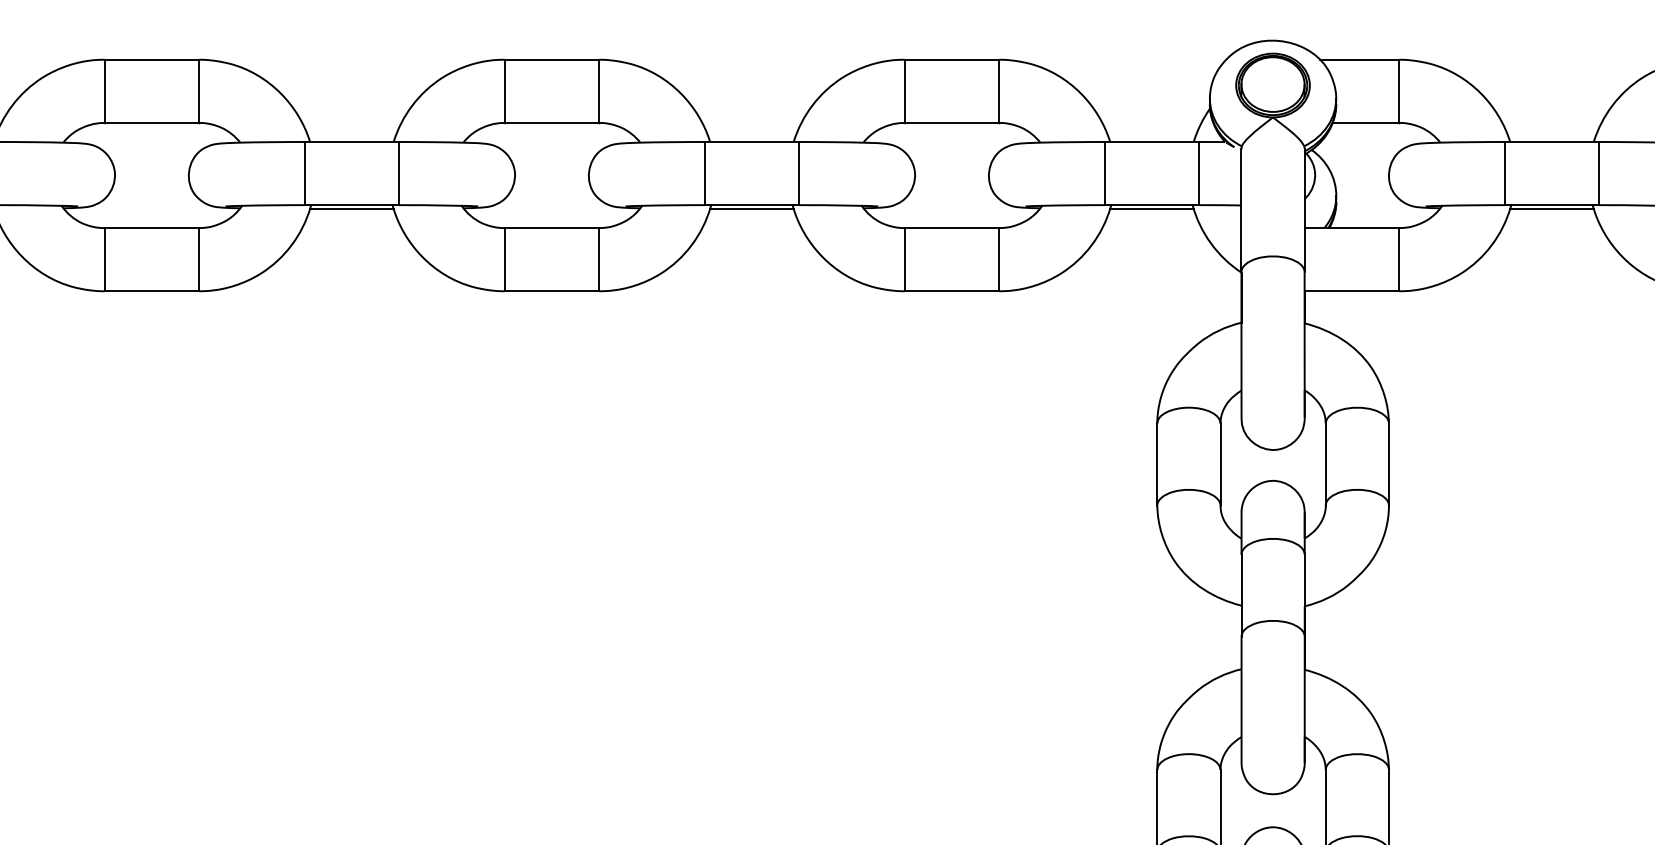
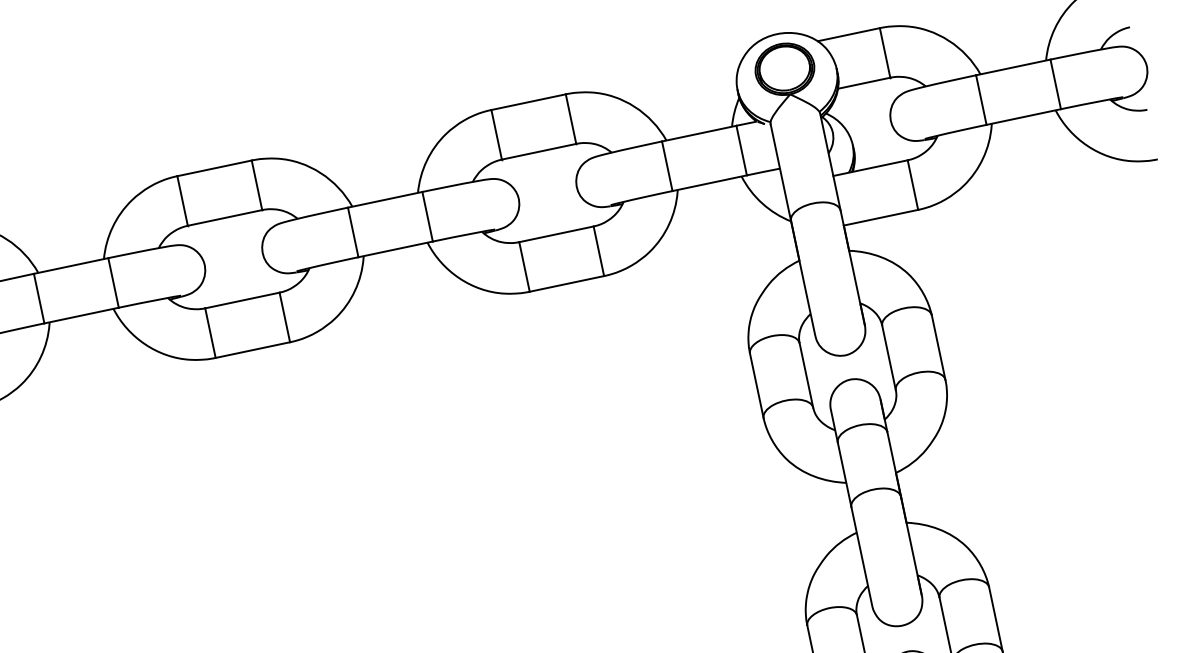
line: (351, 209) -> (82, 319), removed
line: (751, 209) -> (396, 252), removed
line: (1151, 209) -> (710, 186), removed
line: (1551, 209) -> (1024, 120), removed

